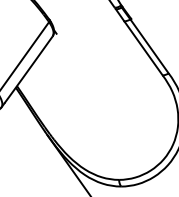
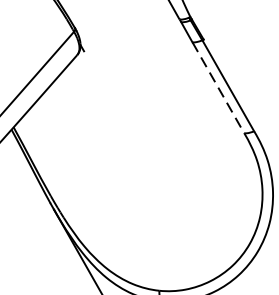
line: (143, 48) -> (218, 88), solid -> dashed

